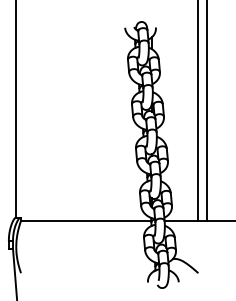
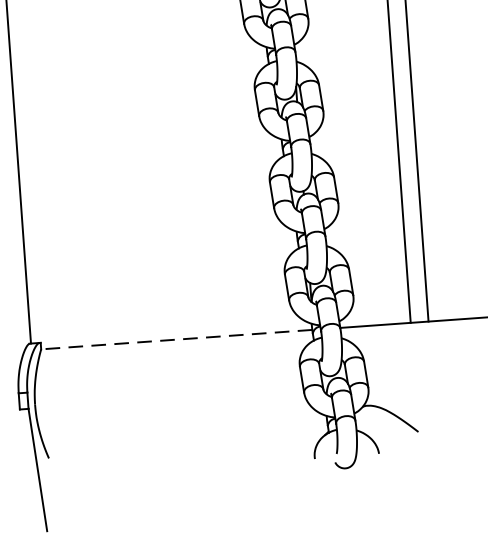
line: (85, 220) -> (175, 339), solid -> dashed

